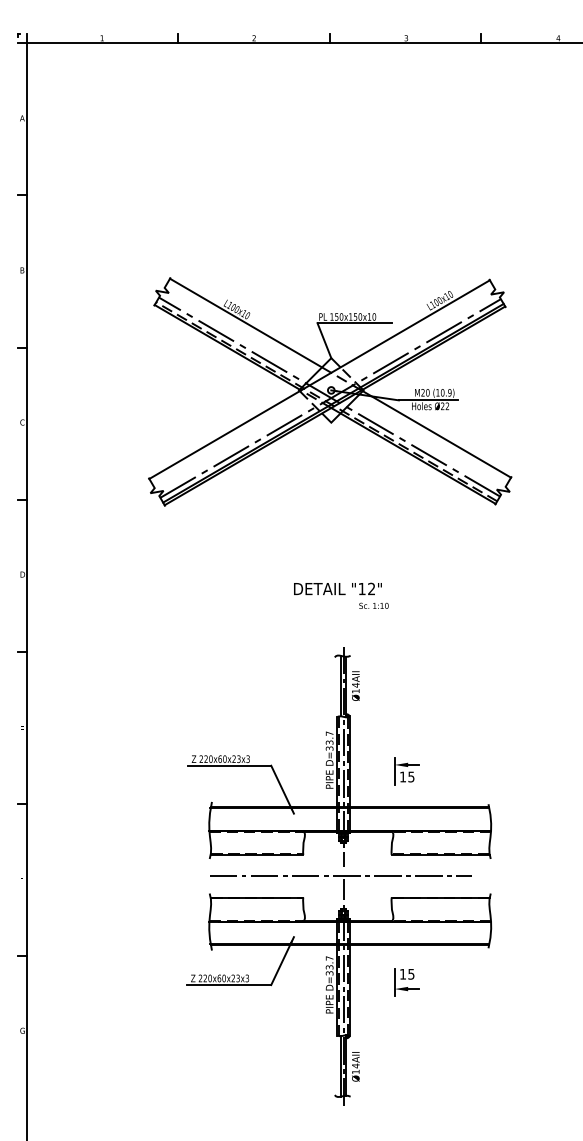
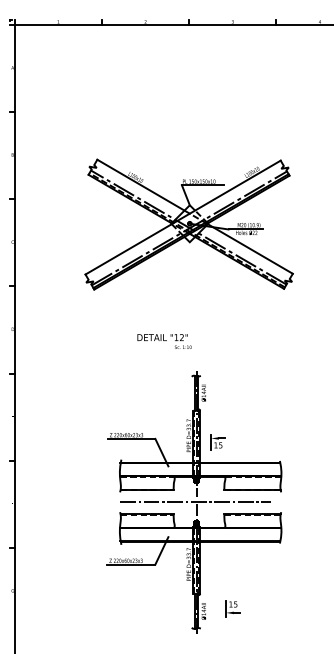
text: (341, 595) -> (164, 341), moved
part: (405, 772) -> (217, 442), moved
part: (405, 981) -> (232, 608), moved

